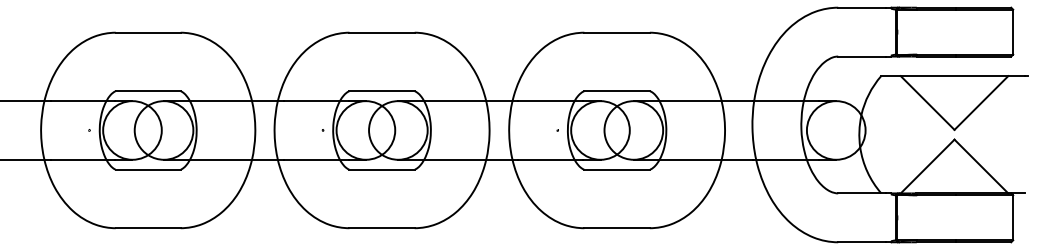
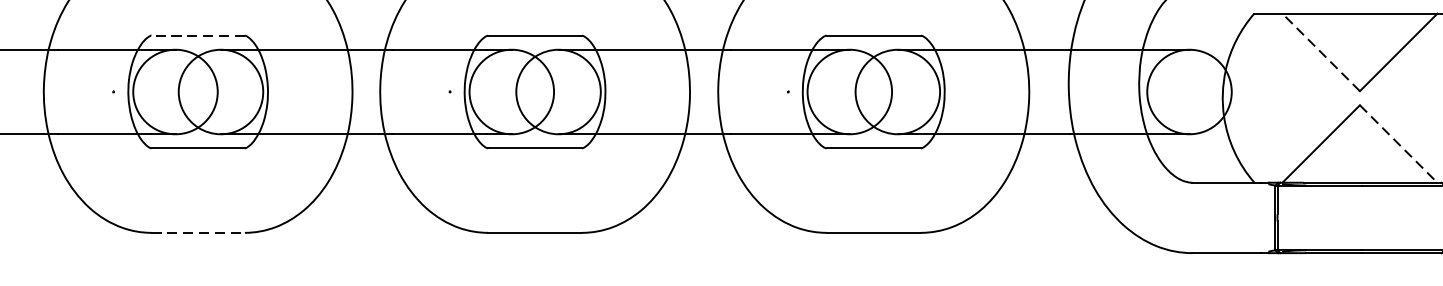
line: (147, 91) -> (197, 35), solid -> dashed
line: (927, 102) -> (1320, 51), solid -> dashed
line: (981, 166) -> (1398, 143), solid -> dashed
line: (148, 228) -> (198, 233), solid -> dashed

